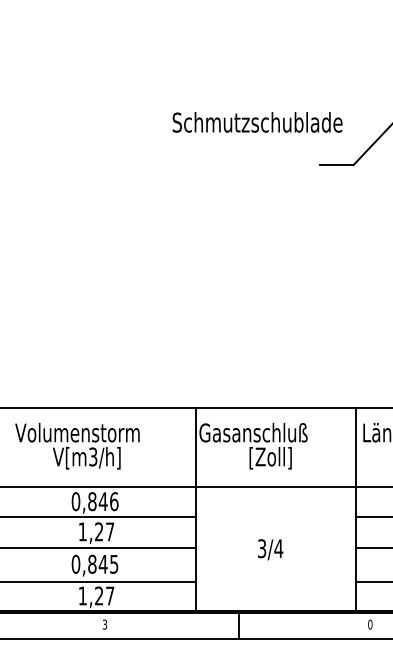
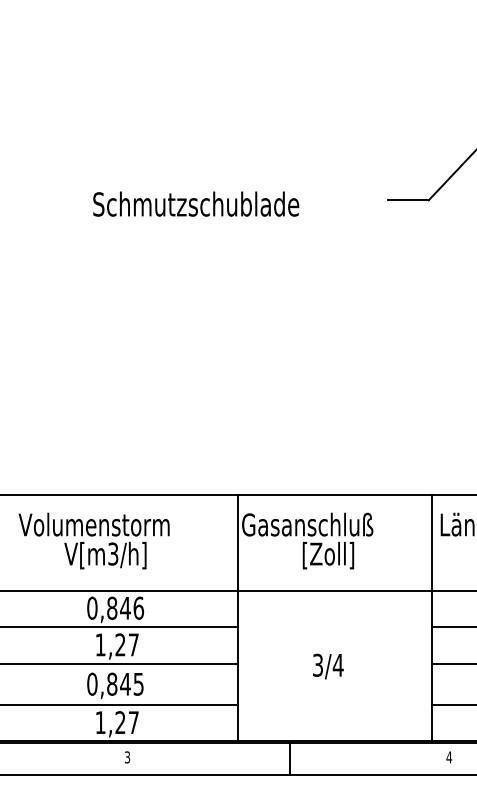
text: (257, 122) -> (196, 204), moved
text: (369, 624) -> (448, 757), 0 -> 4

